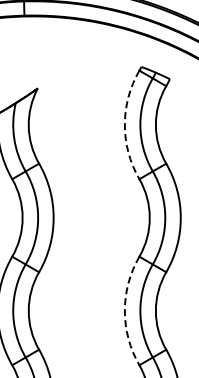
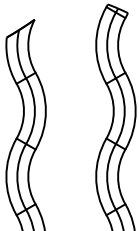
arc: (124, 124) -> (95, 45), dashed -> solid
arc: (124, 310) -> (95, 176), dashed -> solid

